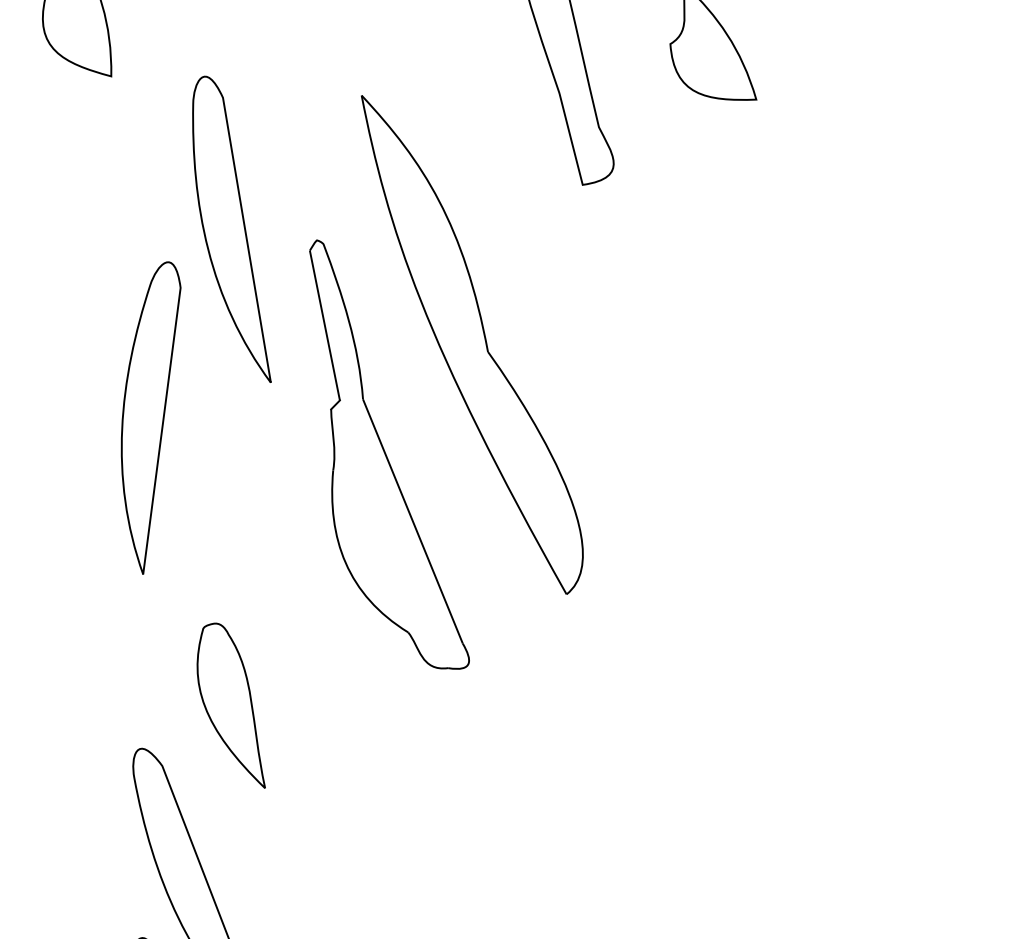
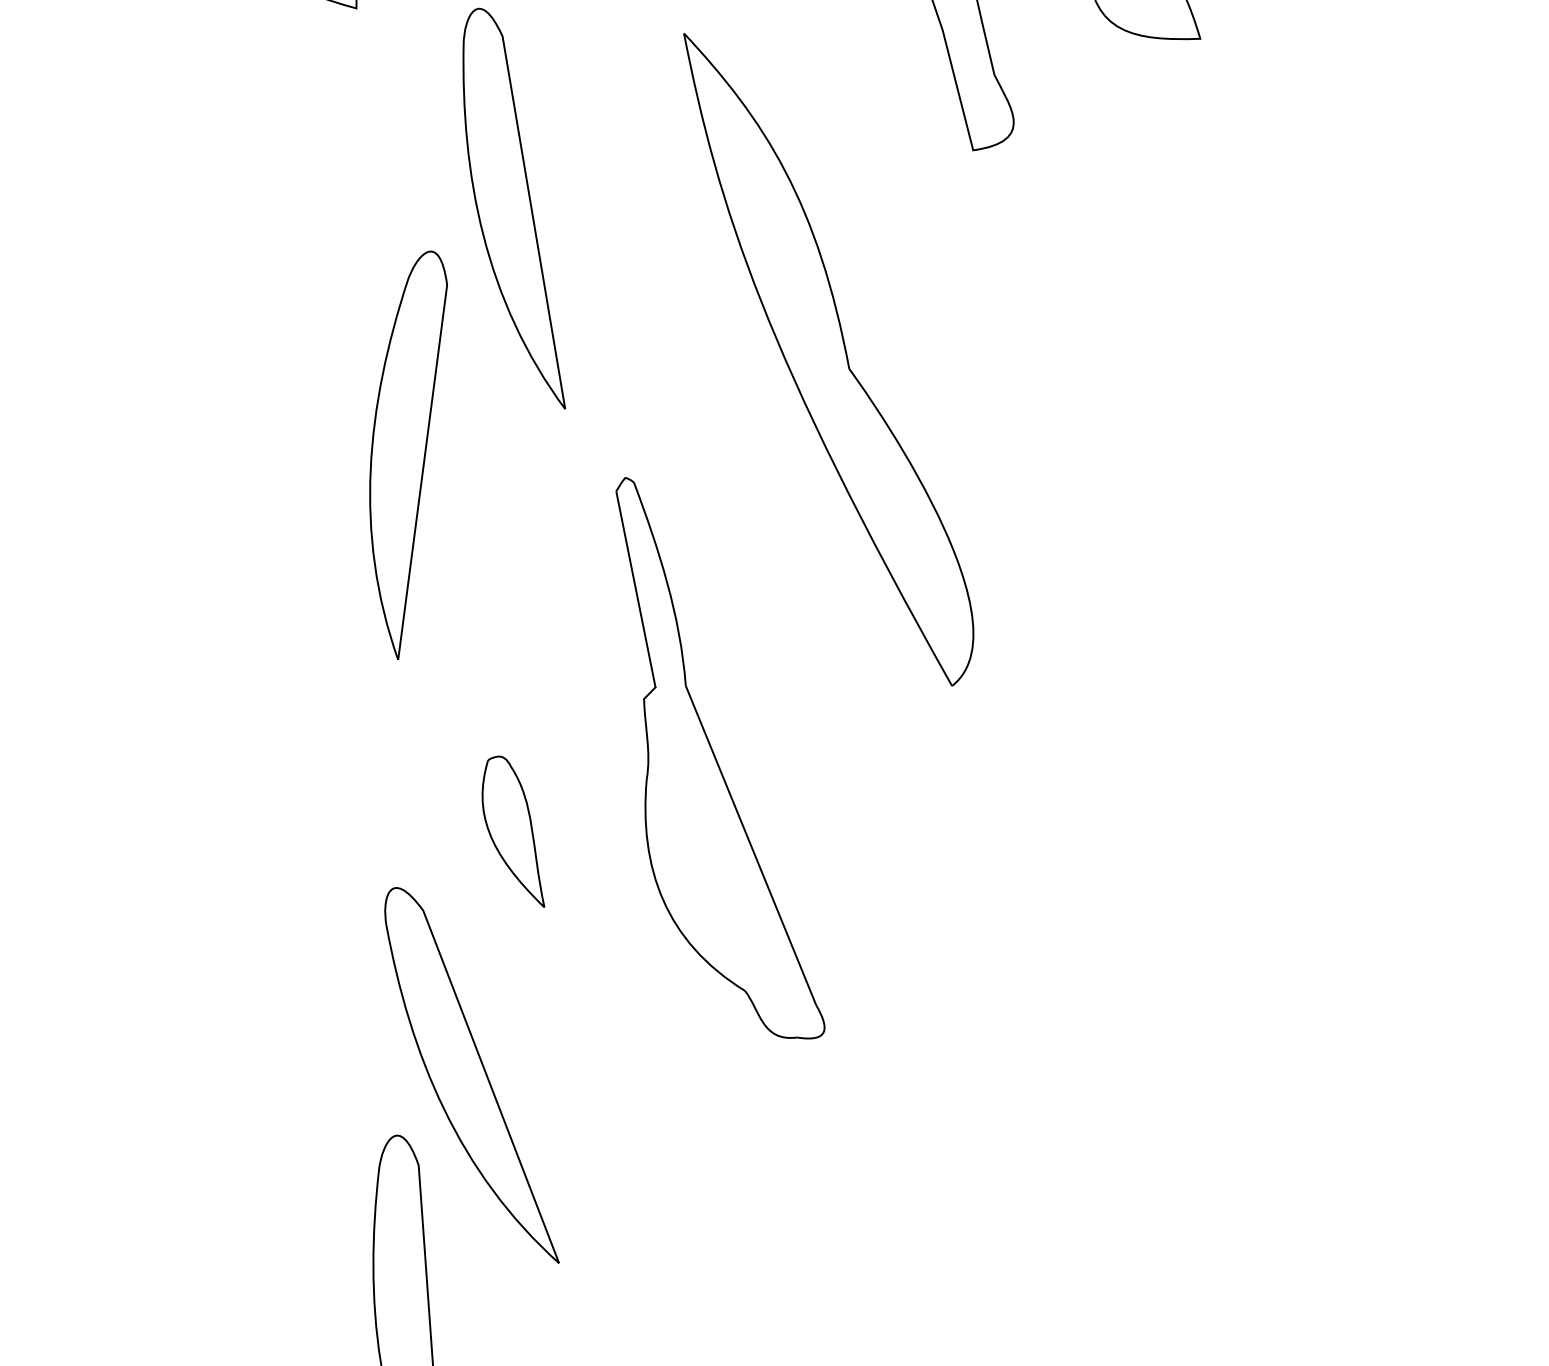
part: (389, 454) -> (720, 758), moved
part: (231, 705) -> (513, 831), size x0.7

